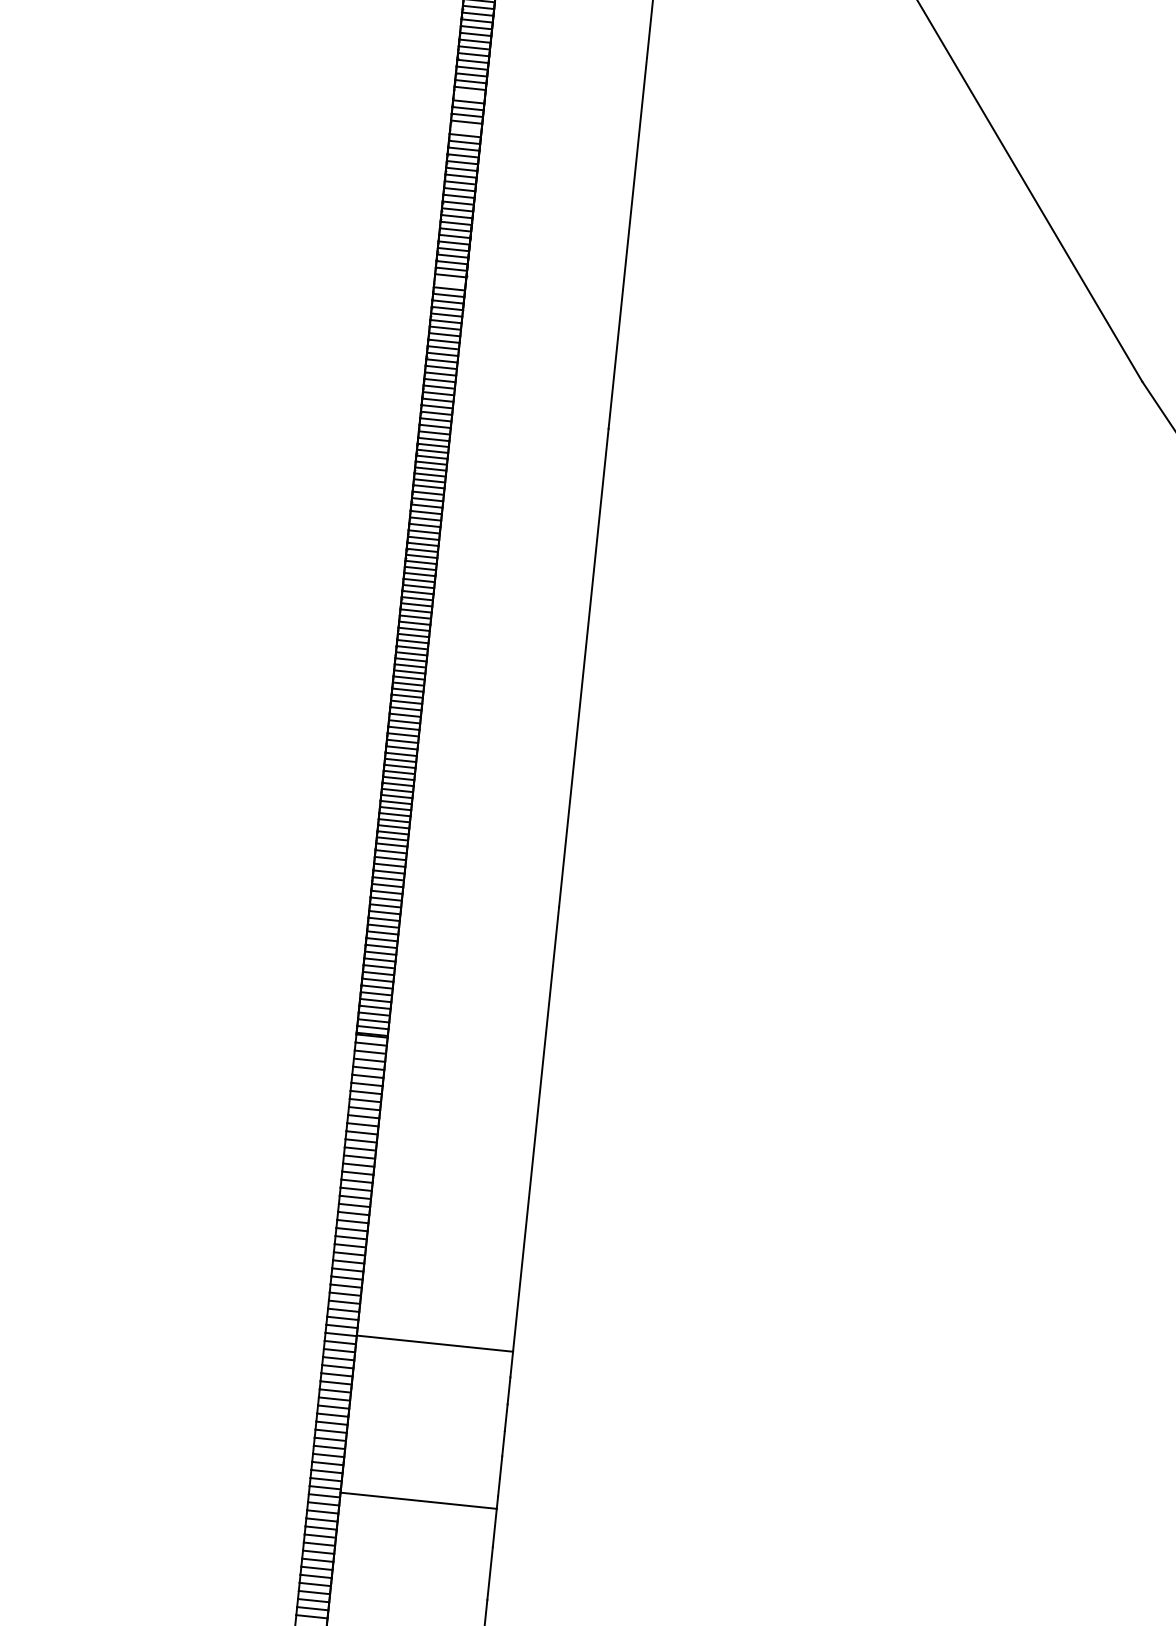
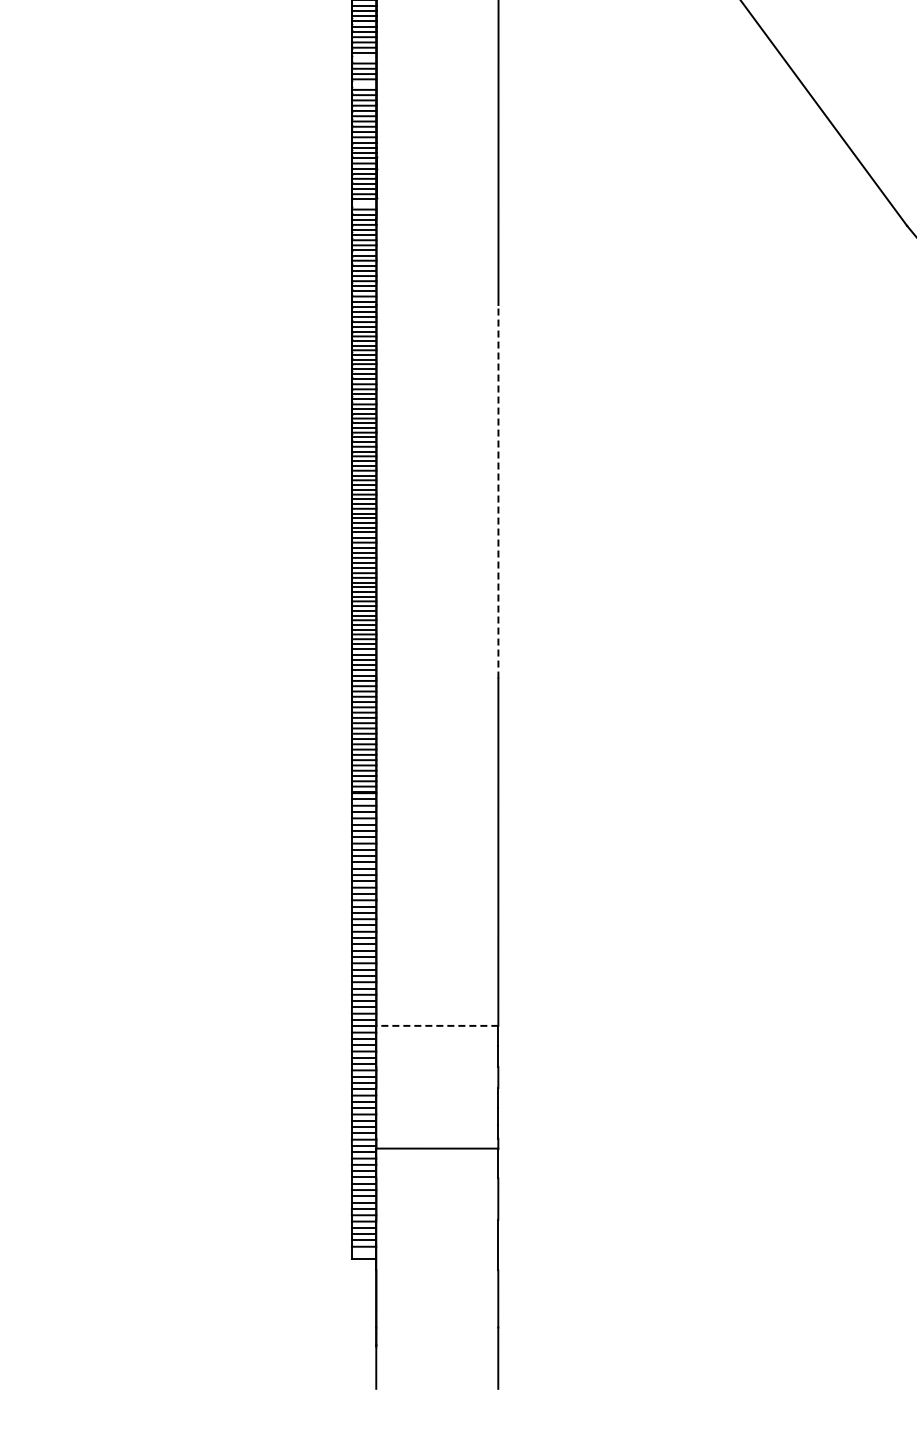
line: (583, 667) -> (498, 491), solid -> dashed
line: (433, 1343) -> (436, 1025), solid -> dashed

